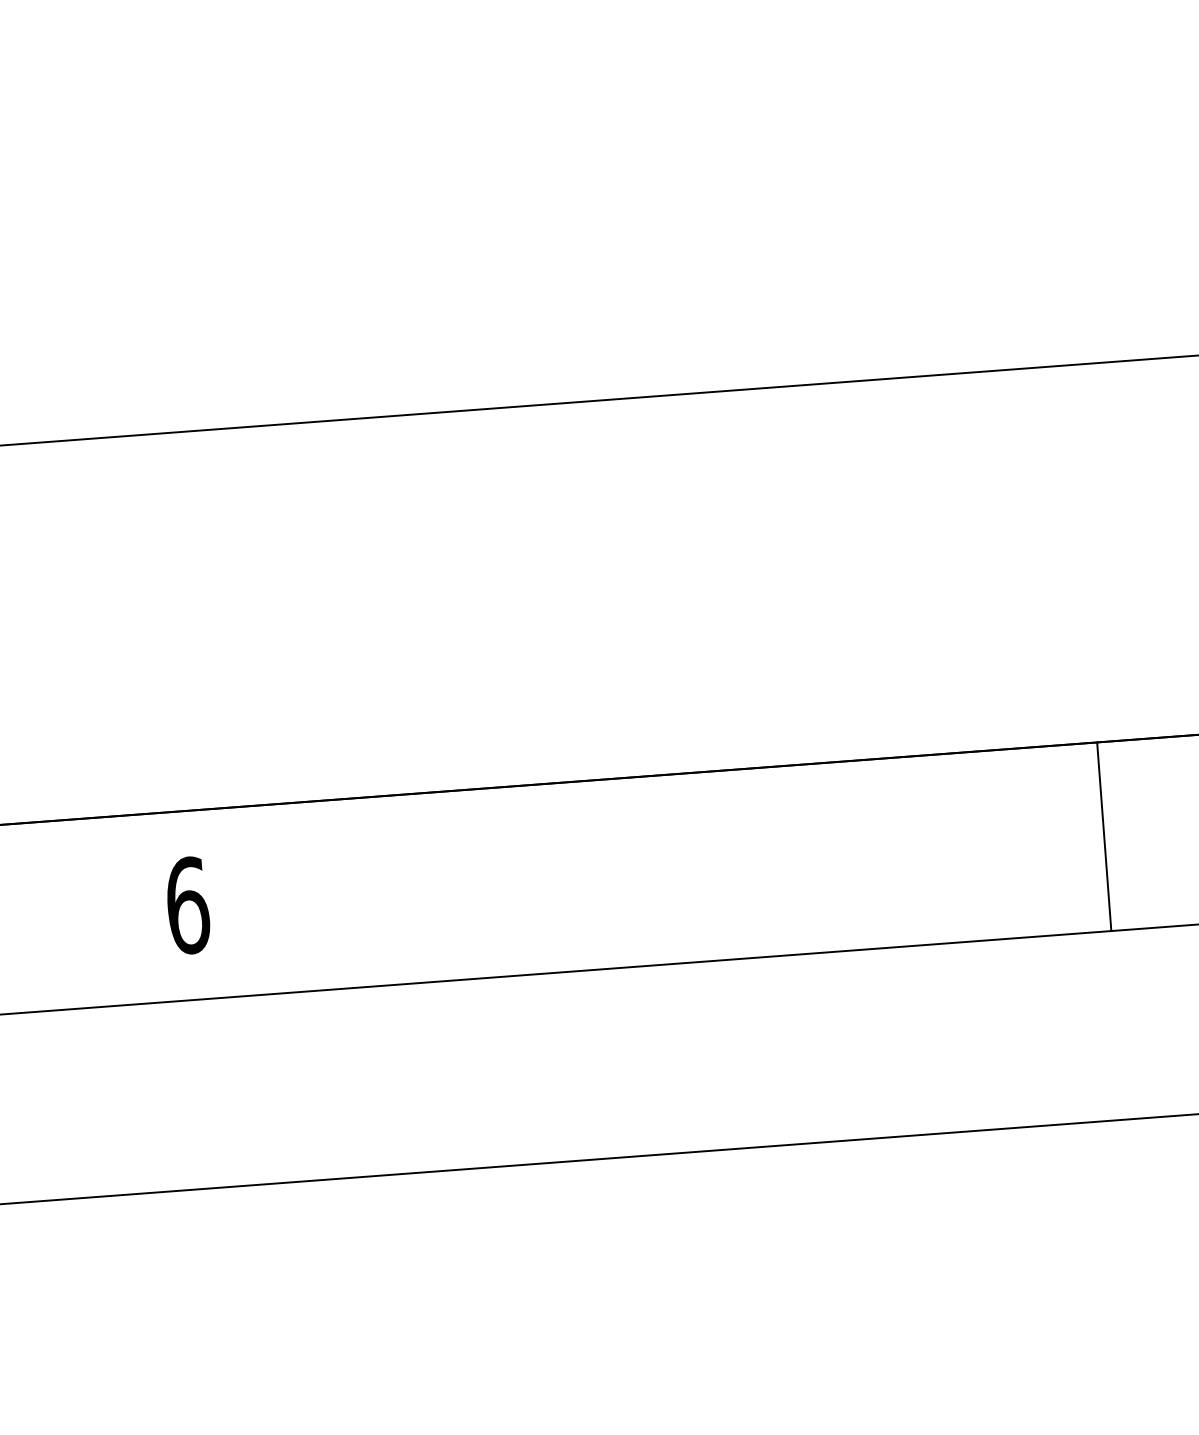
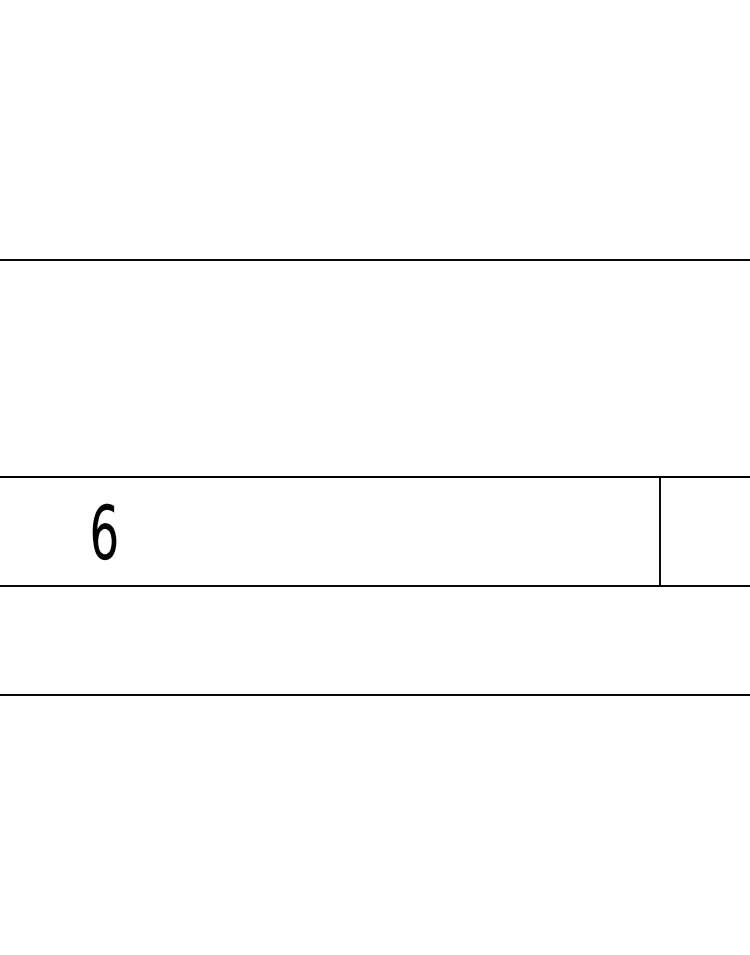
line: (1103, 836) -> (659, 531), moved

